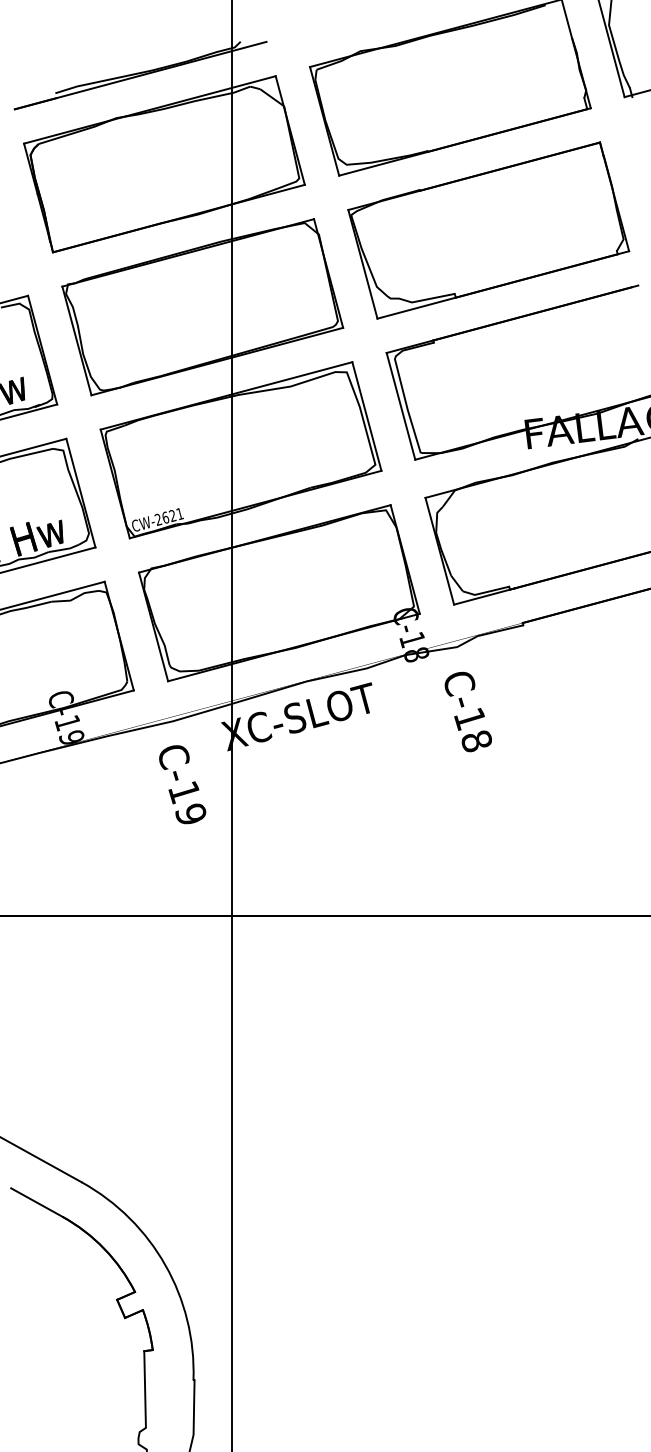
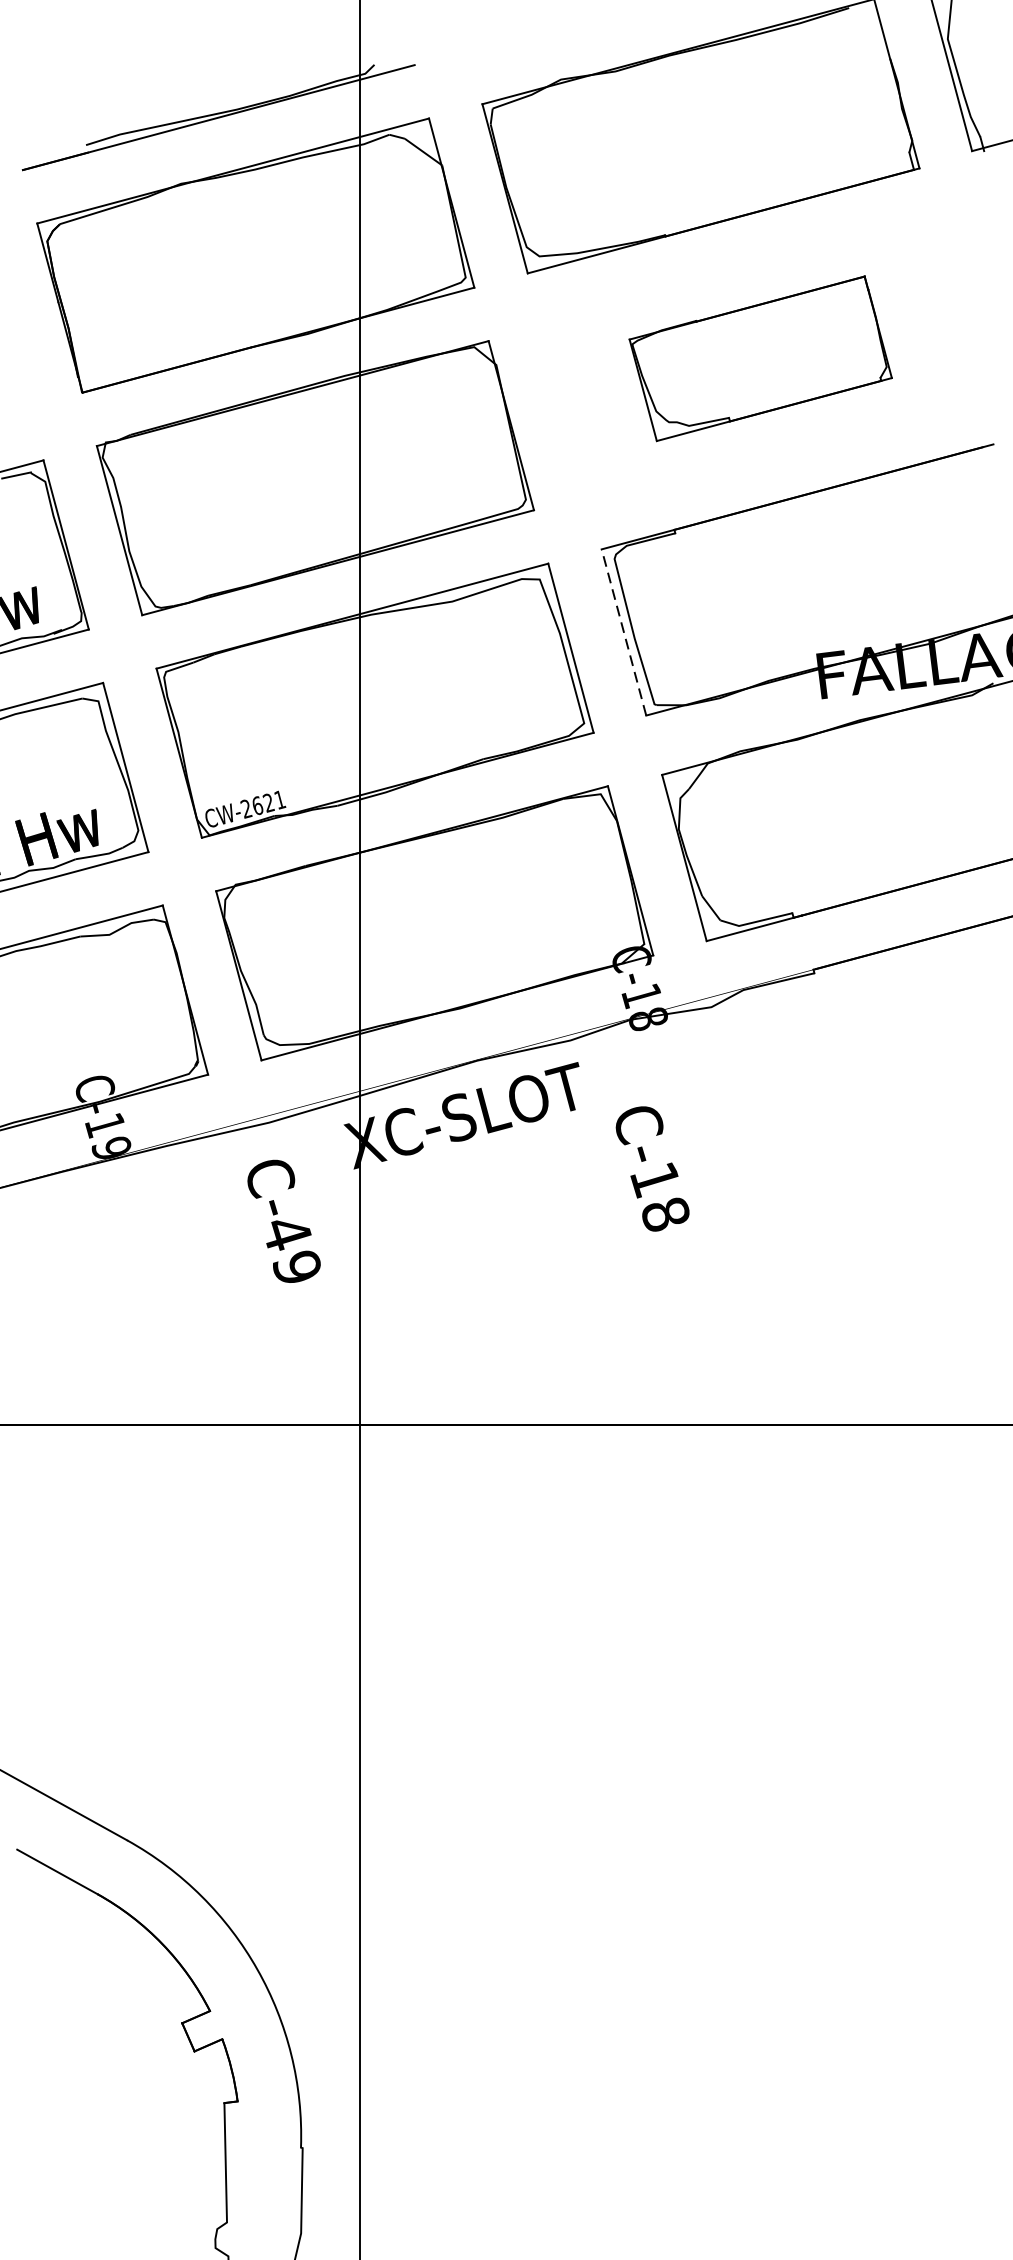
part: (488, 230) -> (760, 358), size x0.6
line: (400, 405) -> (623, 631), solid -> dashed
text: (467, 711) -> (651, 1168), moved
text: (184, 792) -> (287, 1233), C-19 -> C-49

